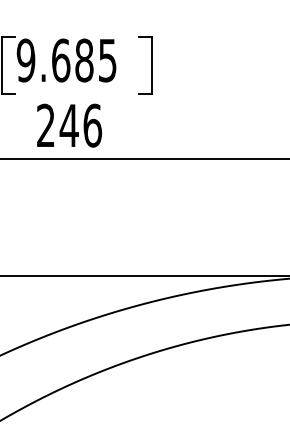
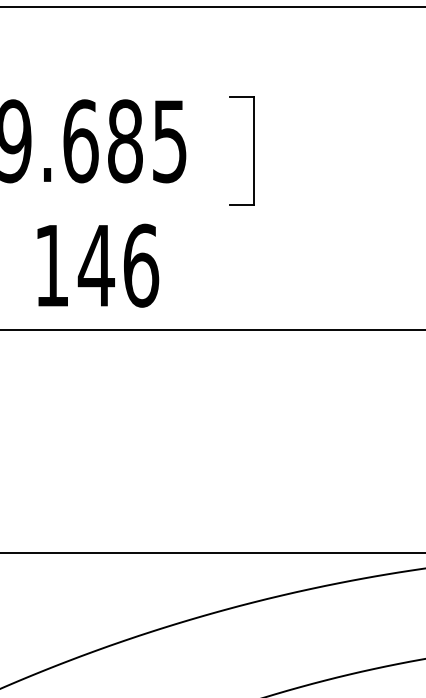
text: (45, 124) -> (51, 263), 246 -> 146

